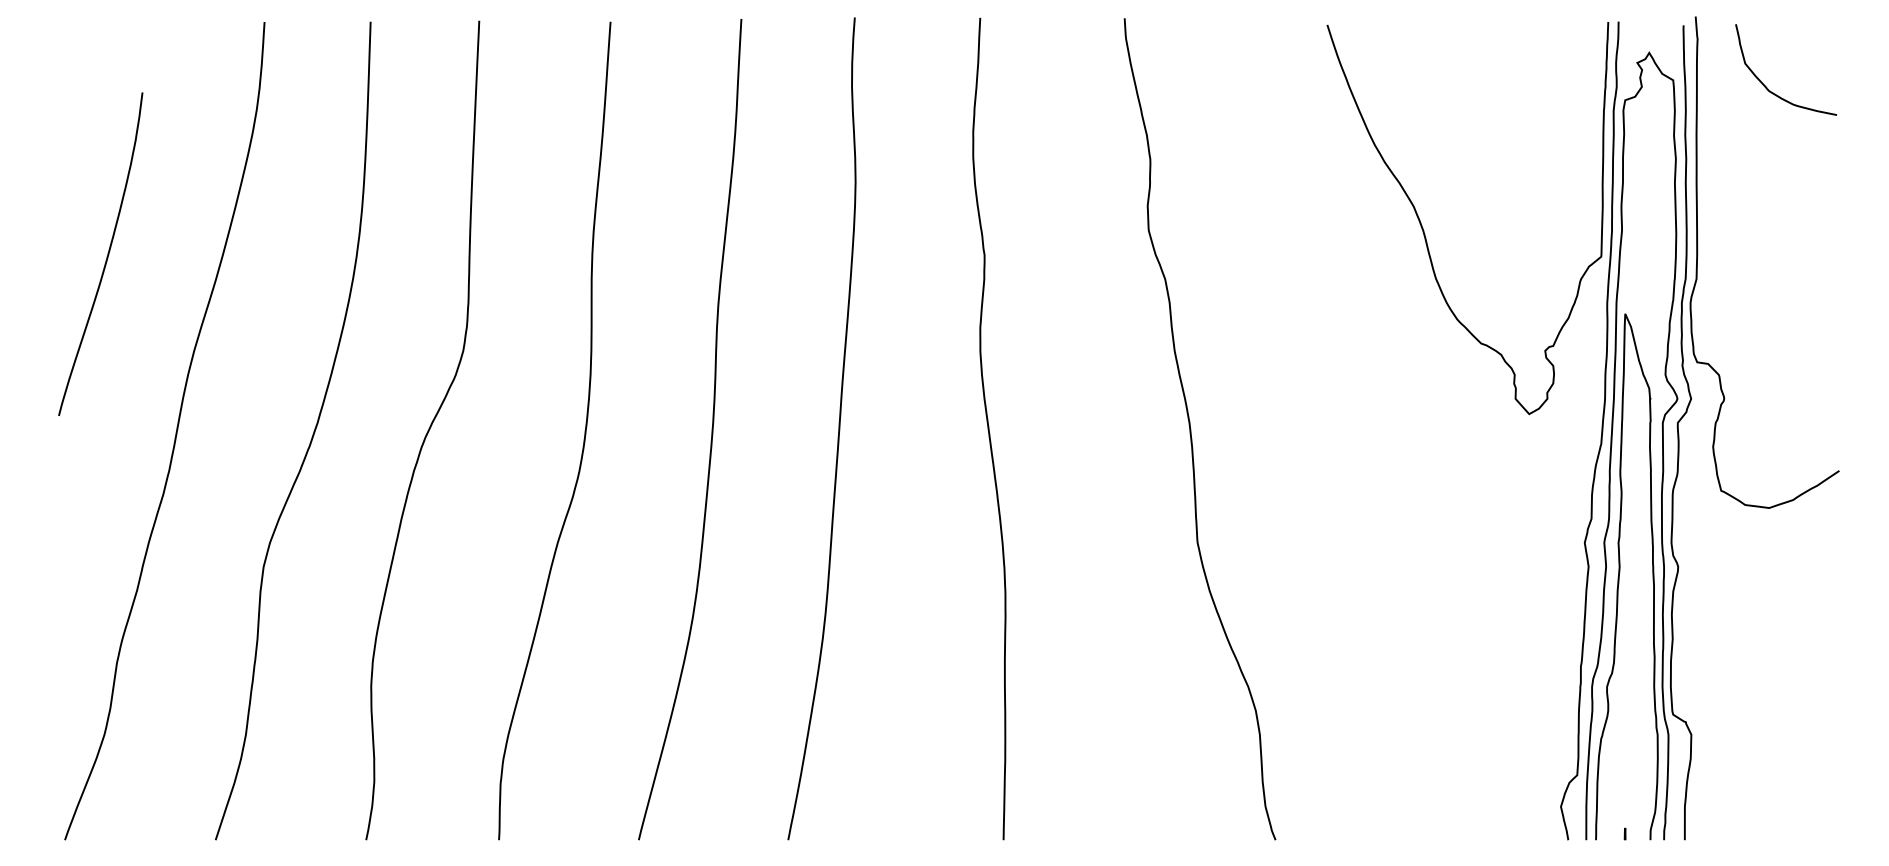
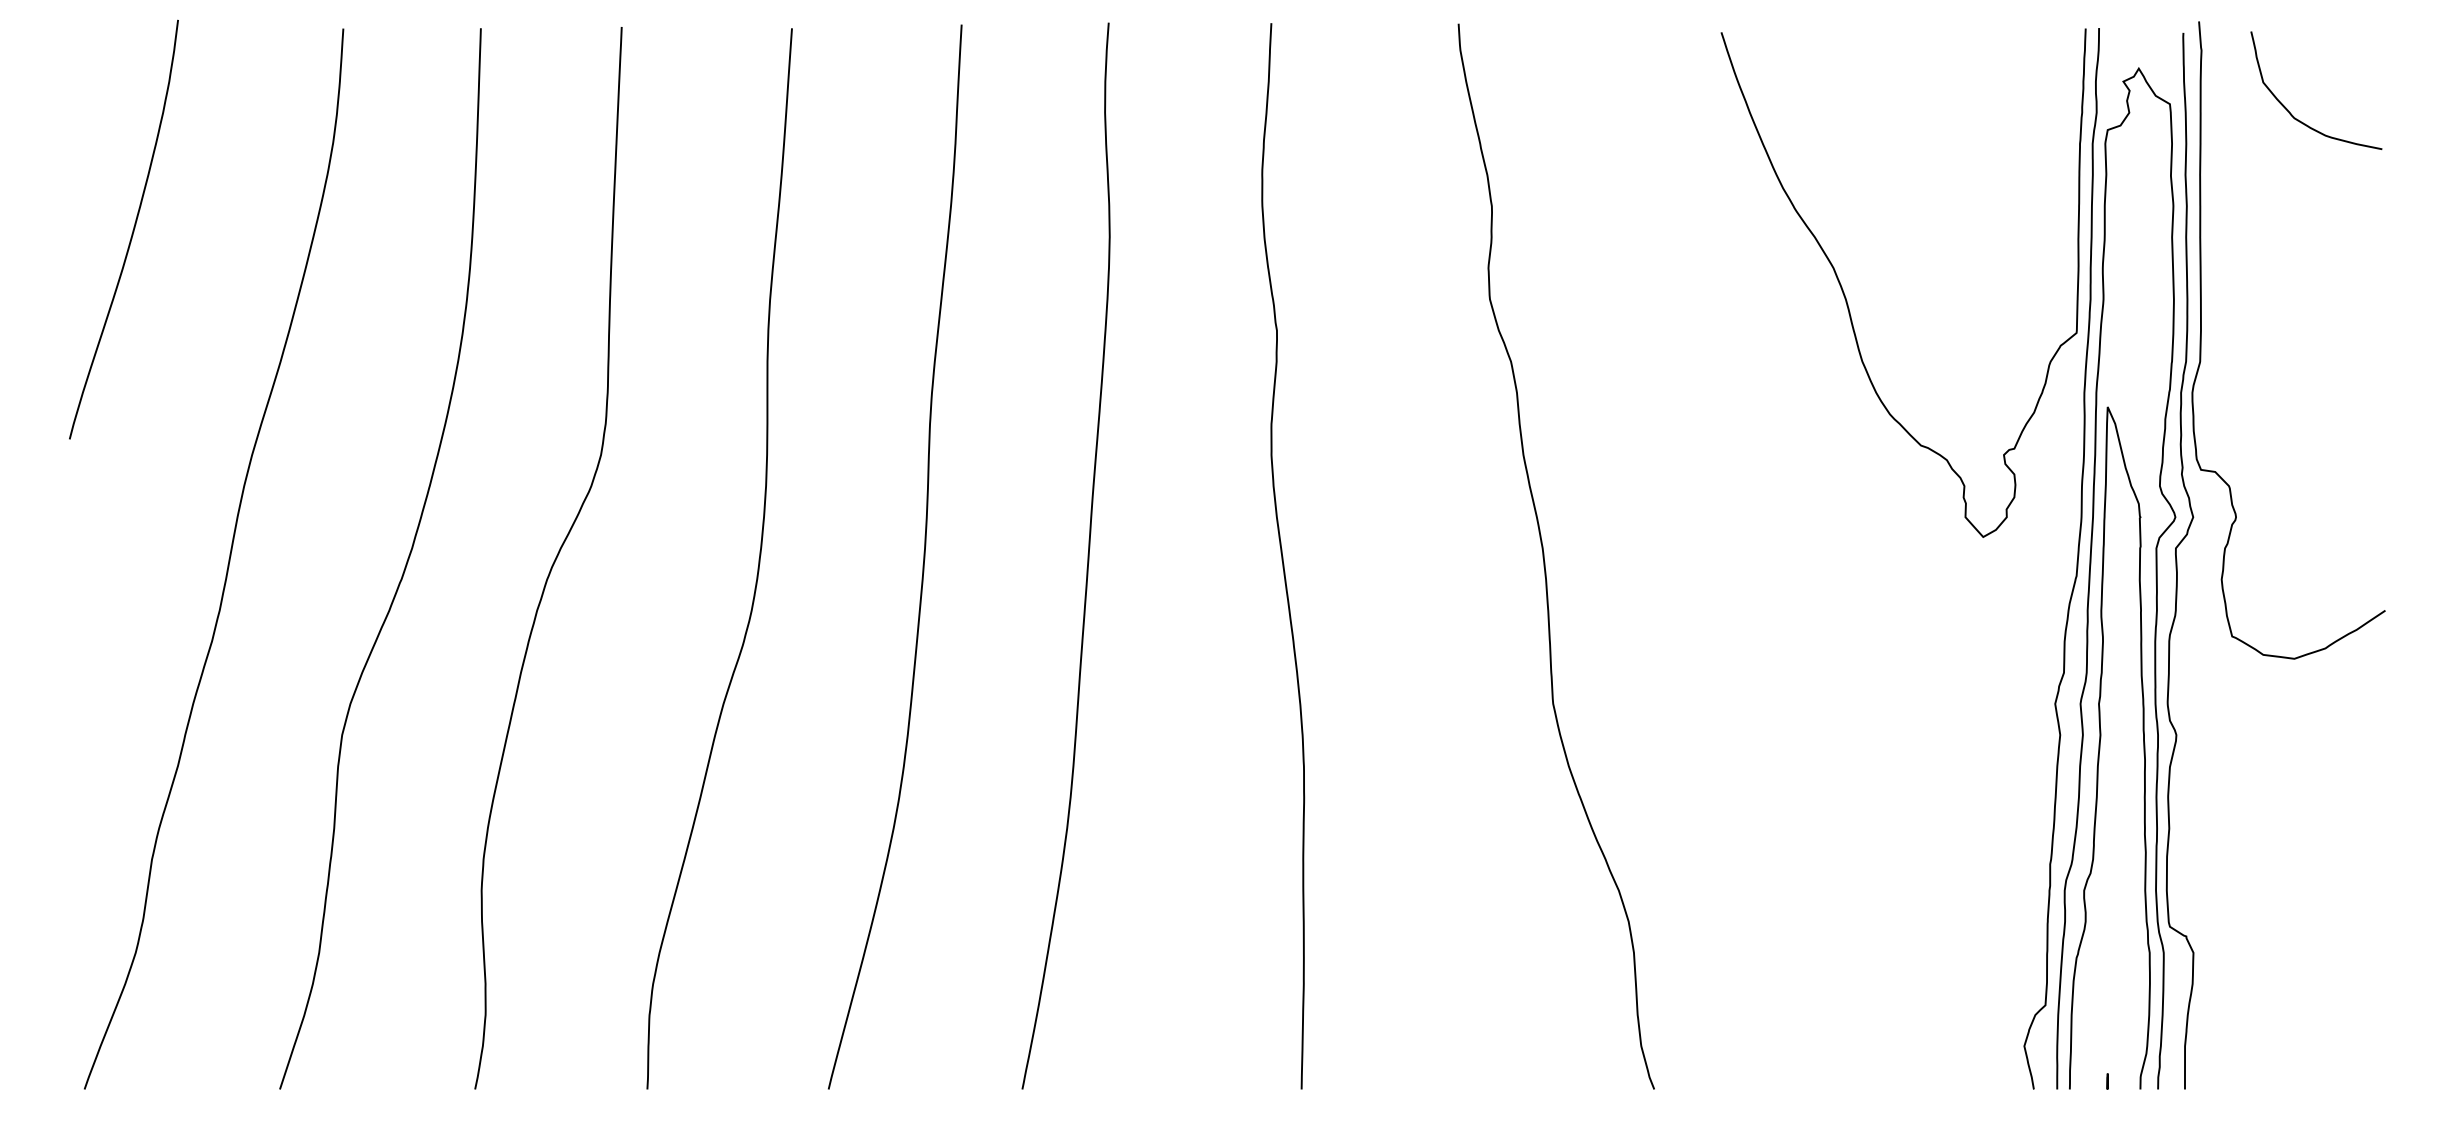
curve: (106, 257) -> (131, 233), moved

